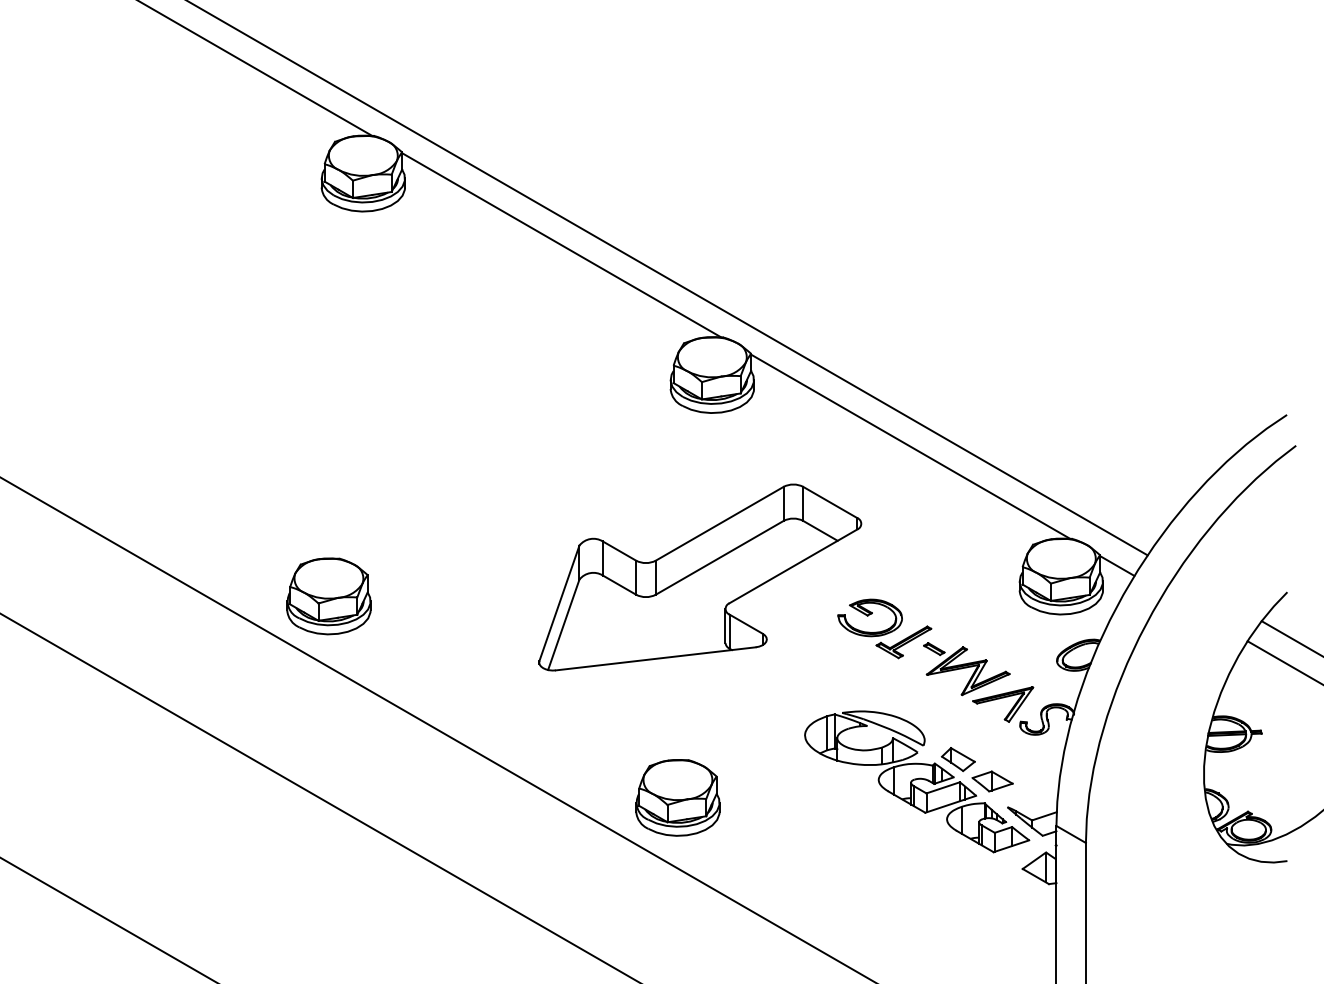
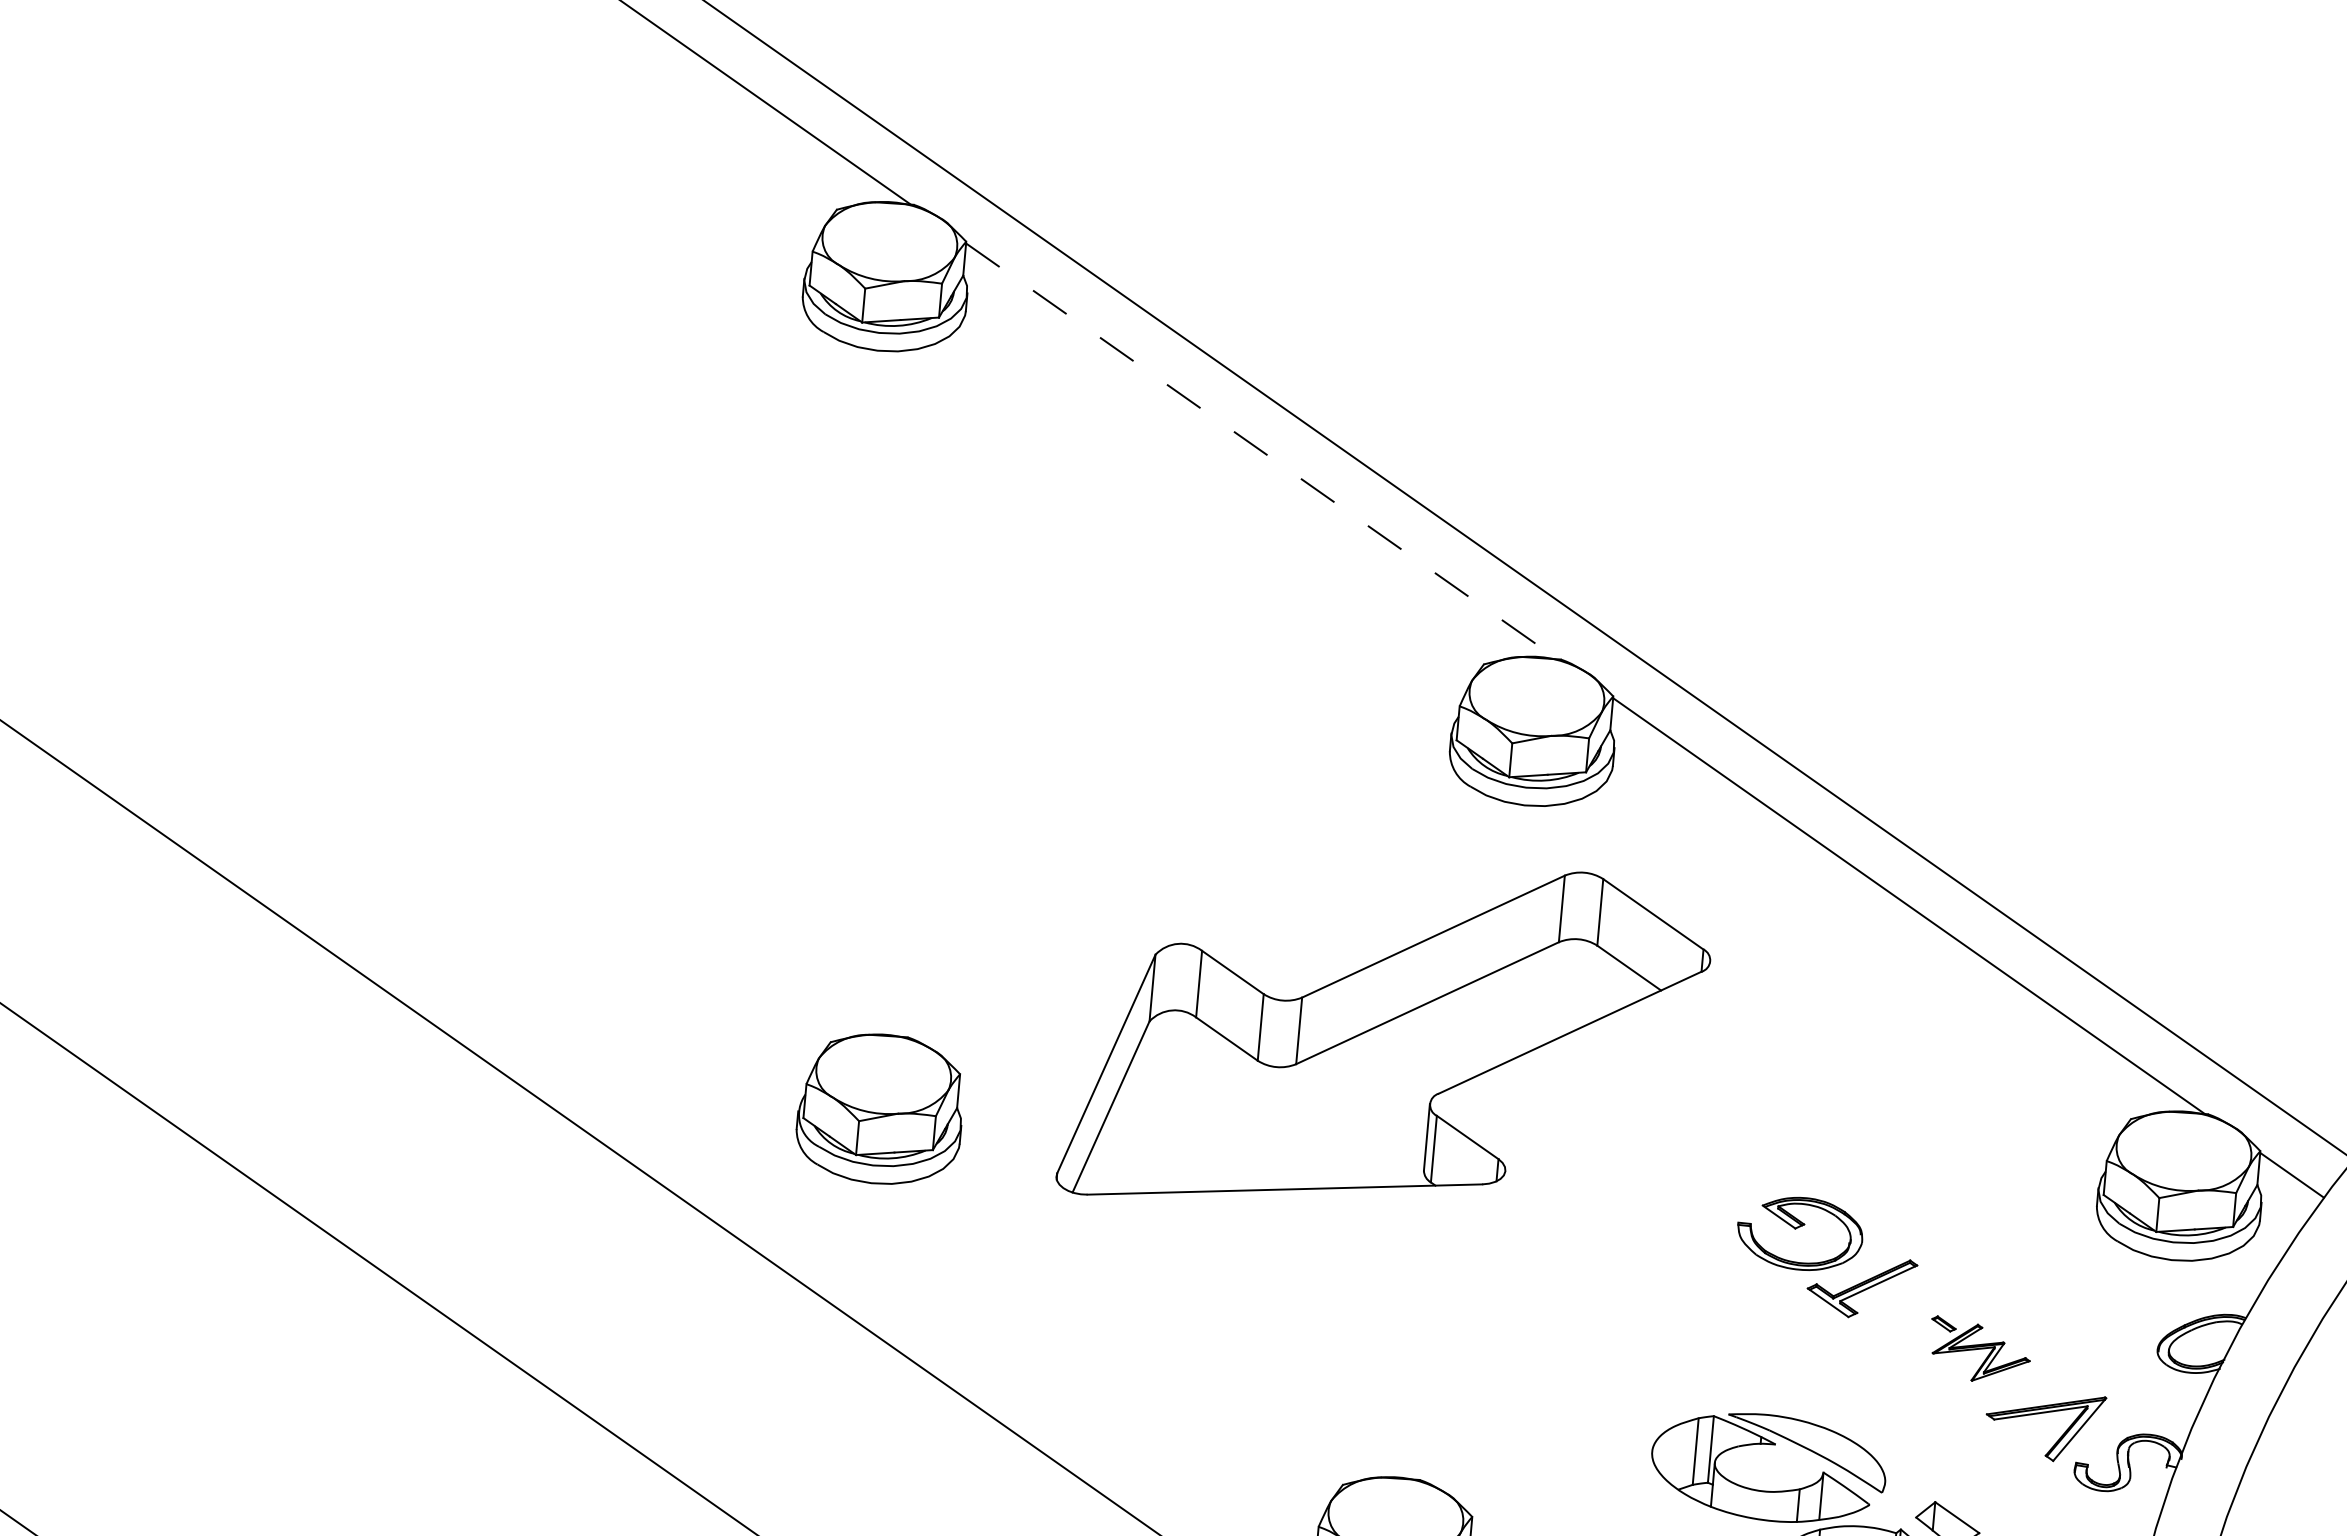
line: (562, 245) -> (1263, 451), solid -> dashed
part: (700, 577) -> (1386, 1038), moved
part: (328, 596) -> (879, 1109), moved
part: (966, 669) -> (1979, 1351), size x0.6

